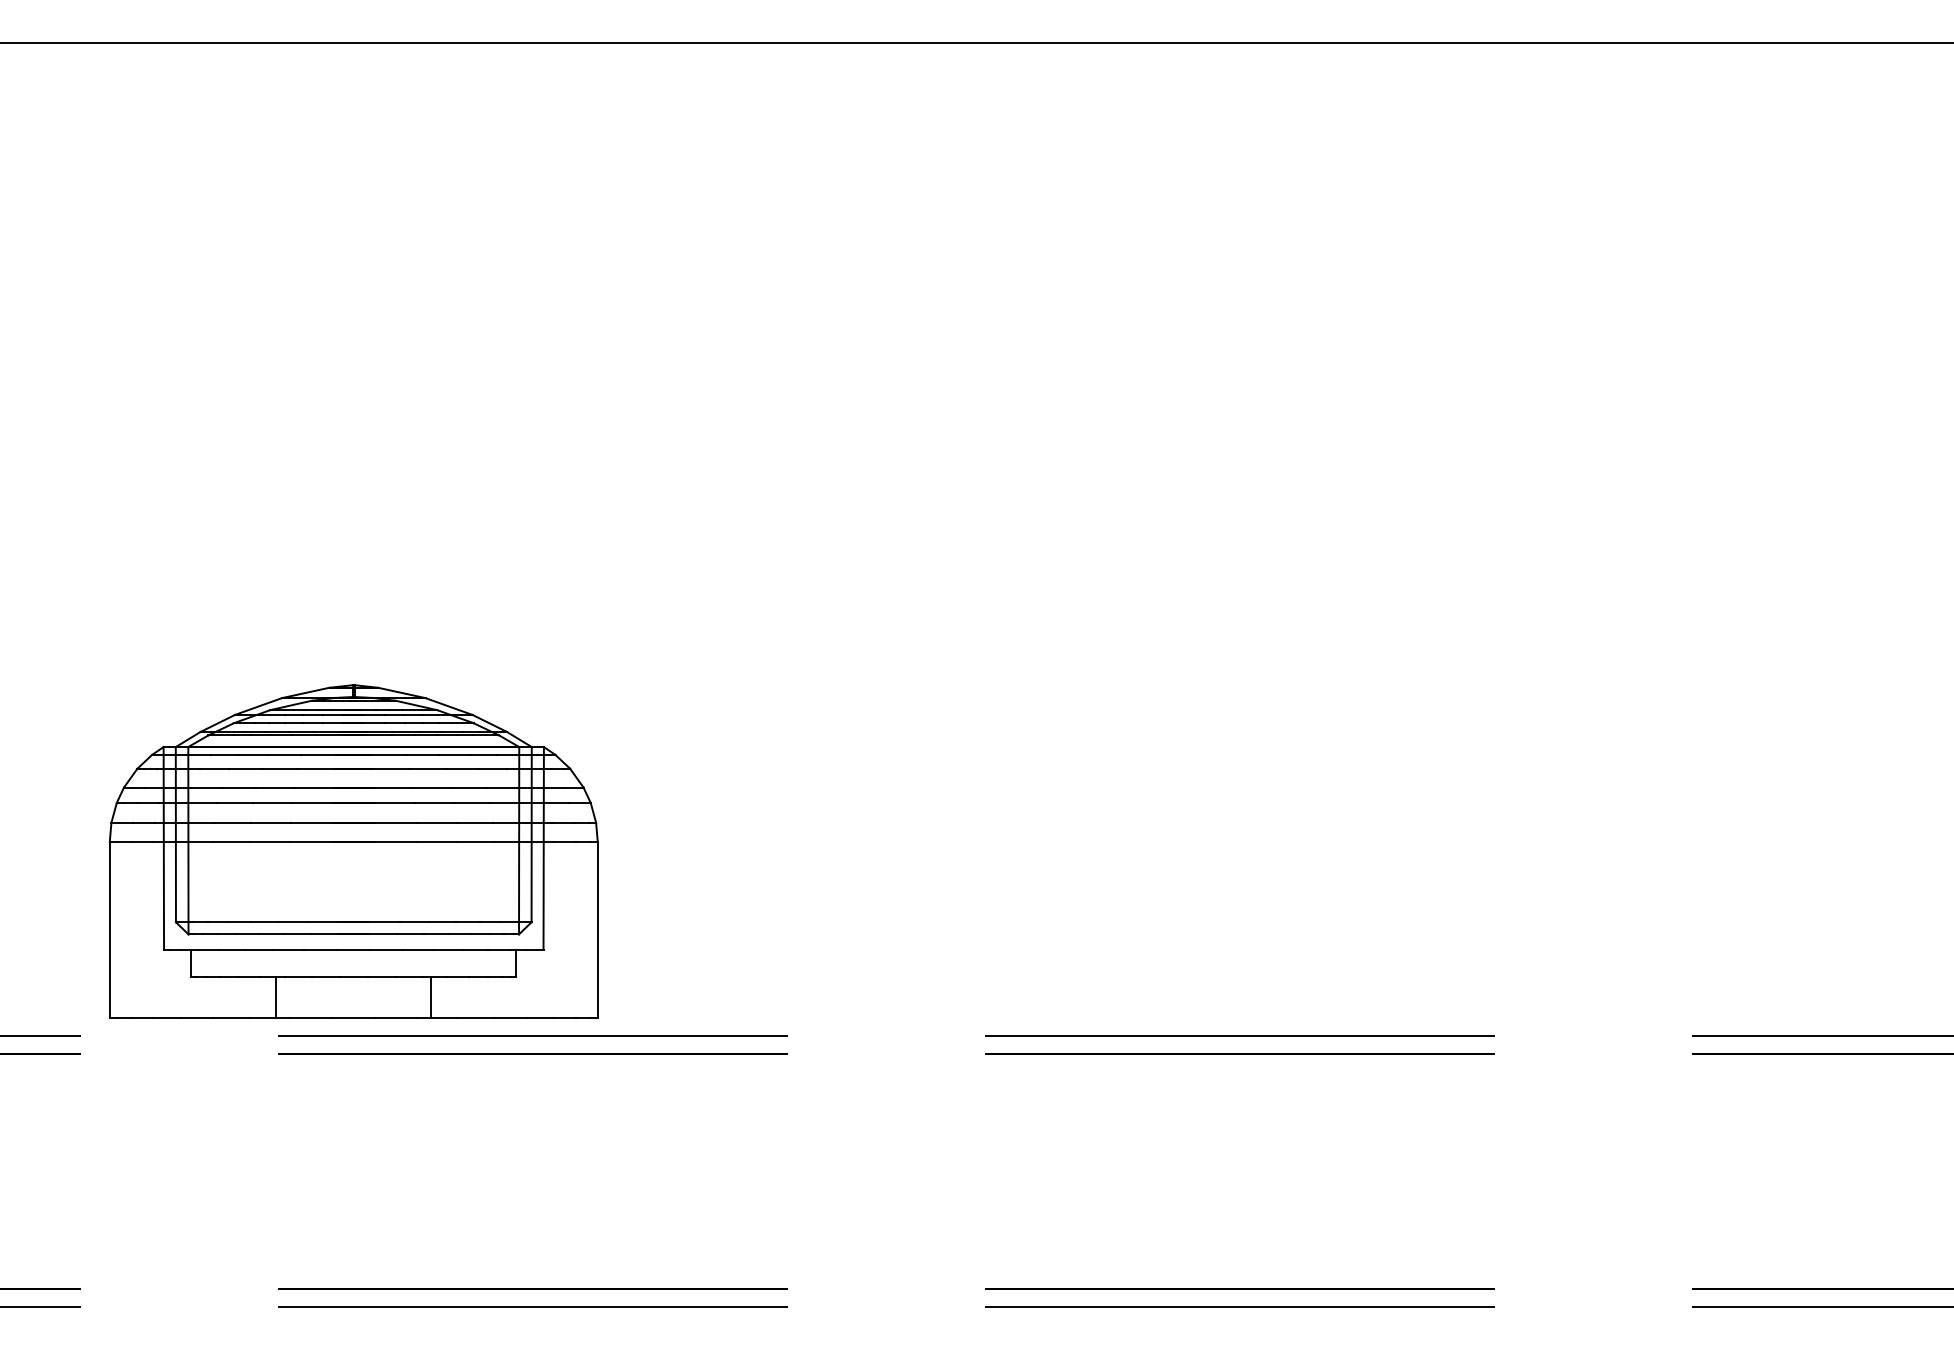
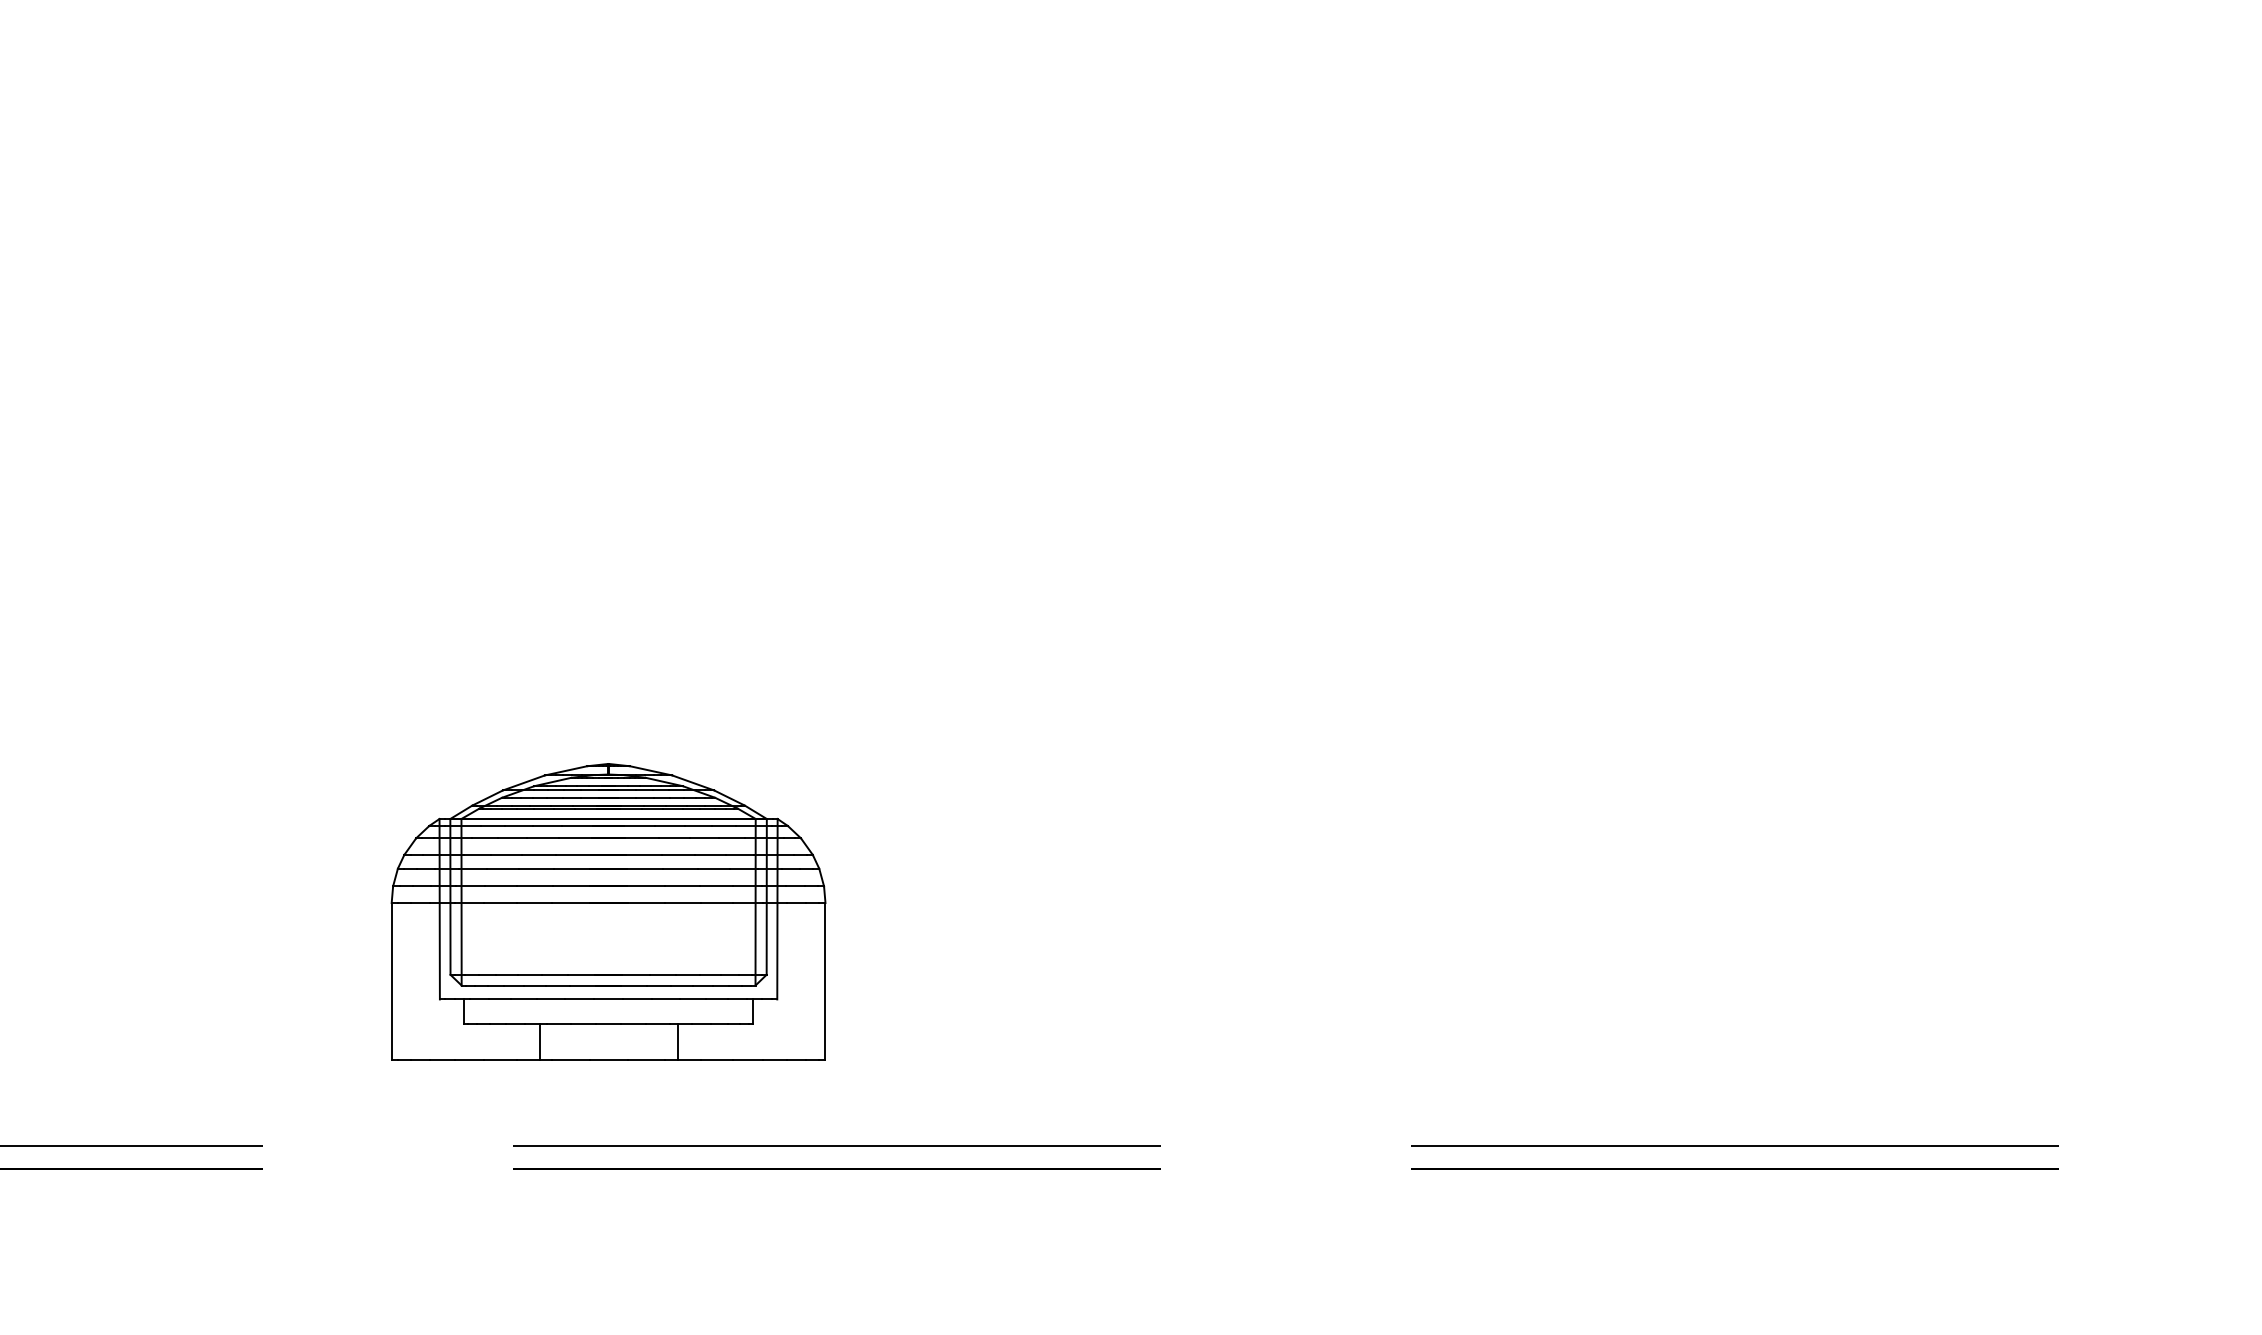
part: (353, 851) -> (608, 911), size x0.7

